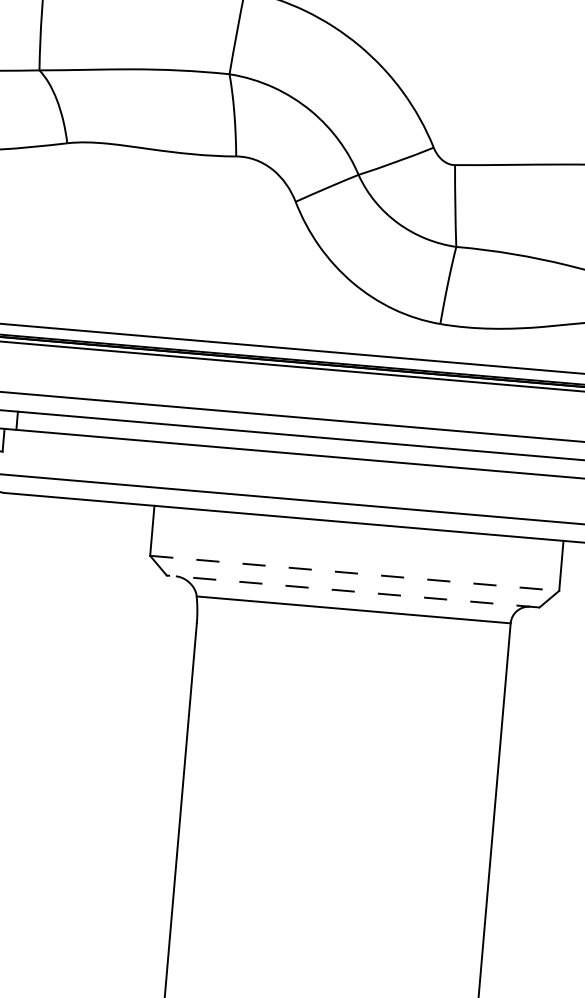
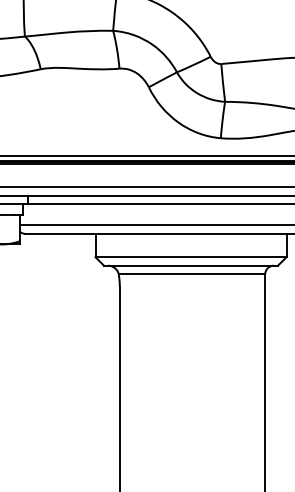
line: (355, 574) -> (191, 257), dashed -> solid
line: (352, 591) -> (190, 265), dashed -> solid

